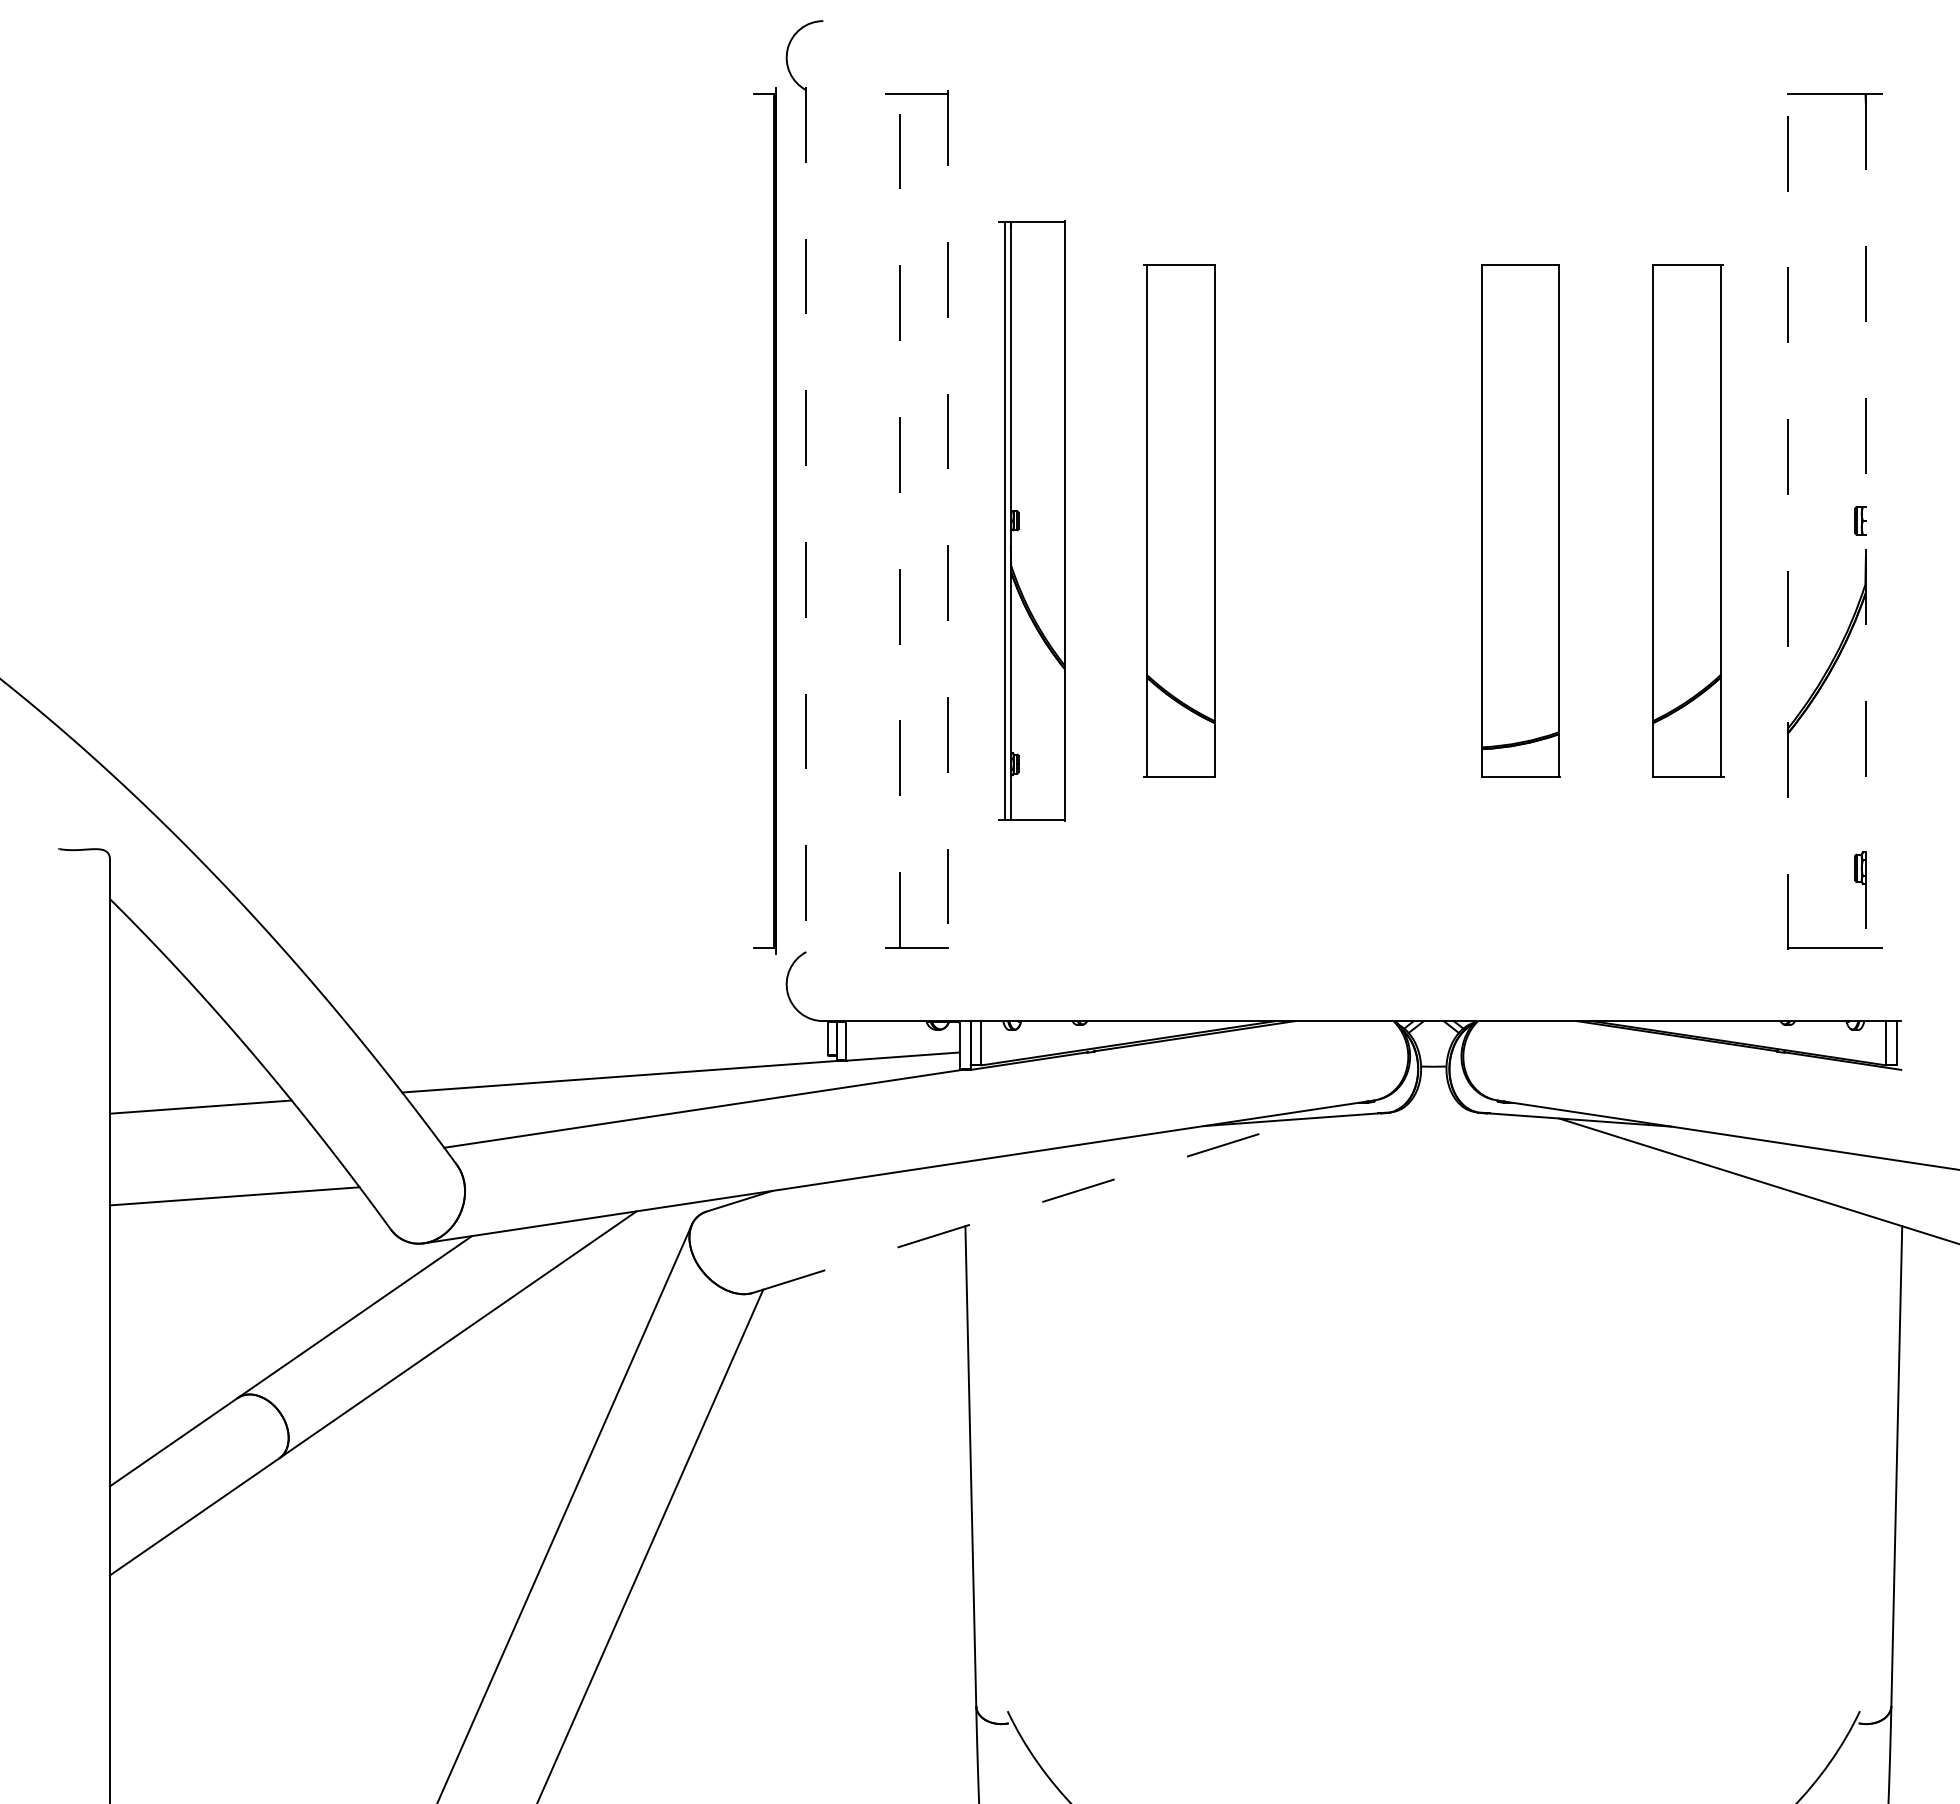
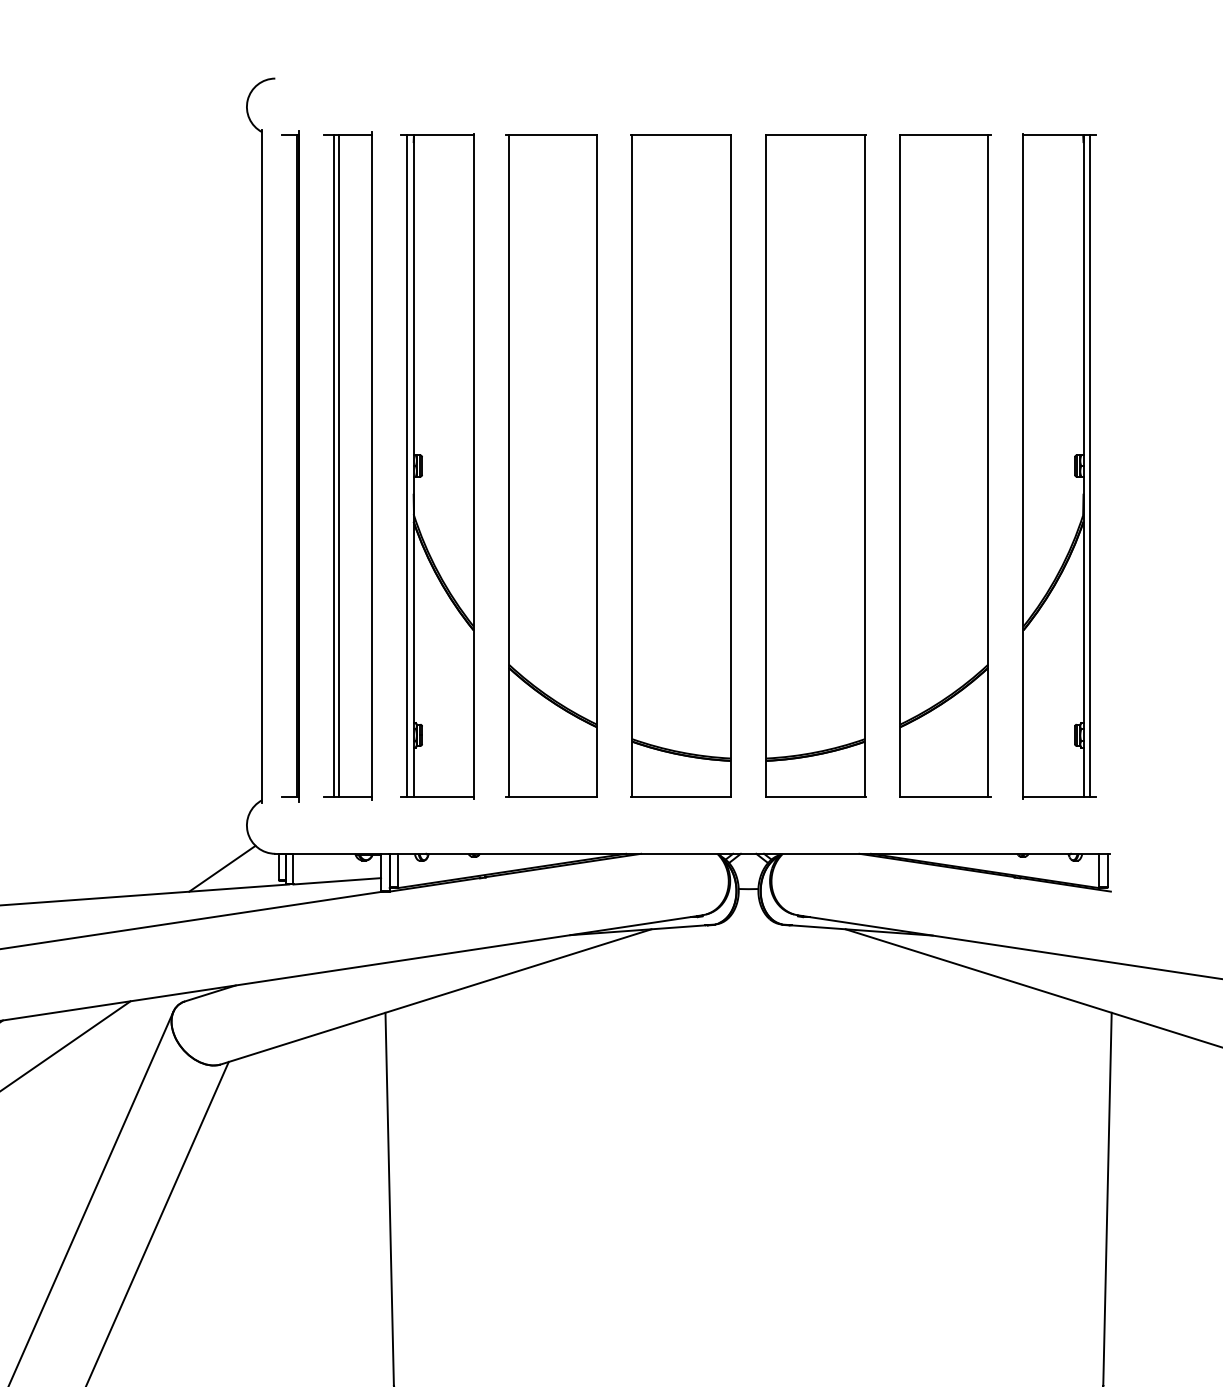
part: (773, 520) -> (297, 465), moved
line: (905, 520) -> (339, 465), added
part: (1031, 520) -> (436, 465), size x1.43
part: (1179, 520) -> (551, 465), size x1.67
part: (1346, 520) -> (680, 465), added
part: (1520, 520) -> (815, 465), size x1.67
part: (1688, 520) -> (946, 465), size x1.67
line: (1874, 520) -> (1090, 465), added
line: (806, 521) -> (262, 466), dashed -> solid
line: (899, 521) -> (334, 466), dashed -> solid
line: (947, 521) -> (371, 466), dashed -> solid
line: (1788, 521) -> (1023, 466), dashed -> solid
line: (1865, 521) -> (1083, 466), dashed -> solid
line: (754, 1040) -> (221, 868), added
line: (1031, 1205) -> (436, 996), dashed -> solid

